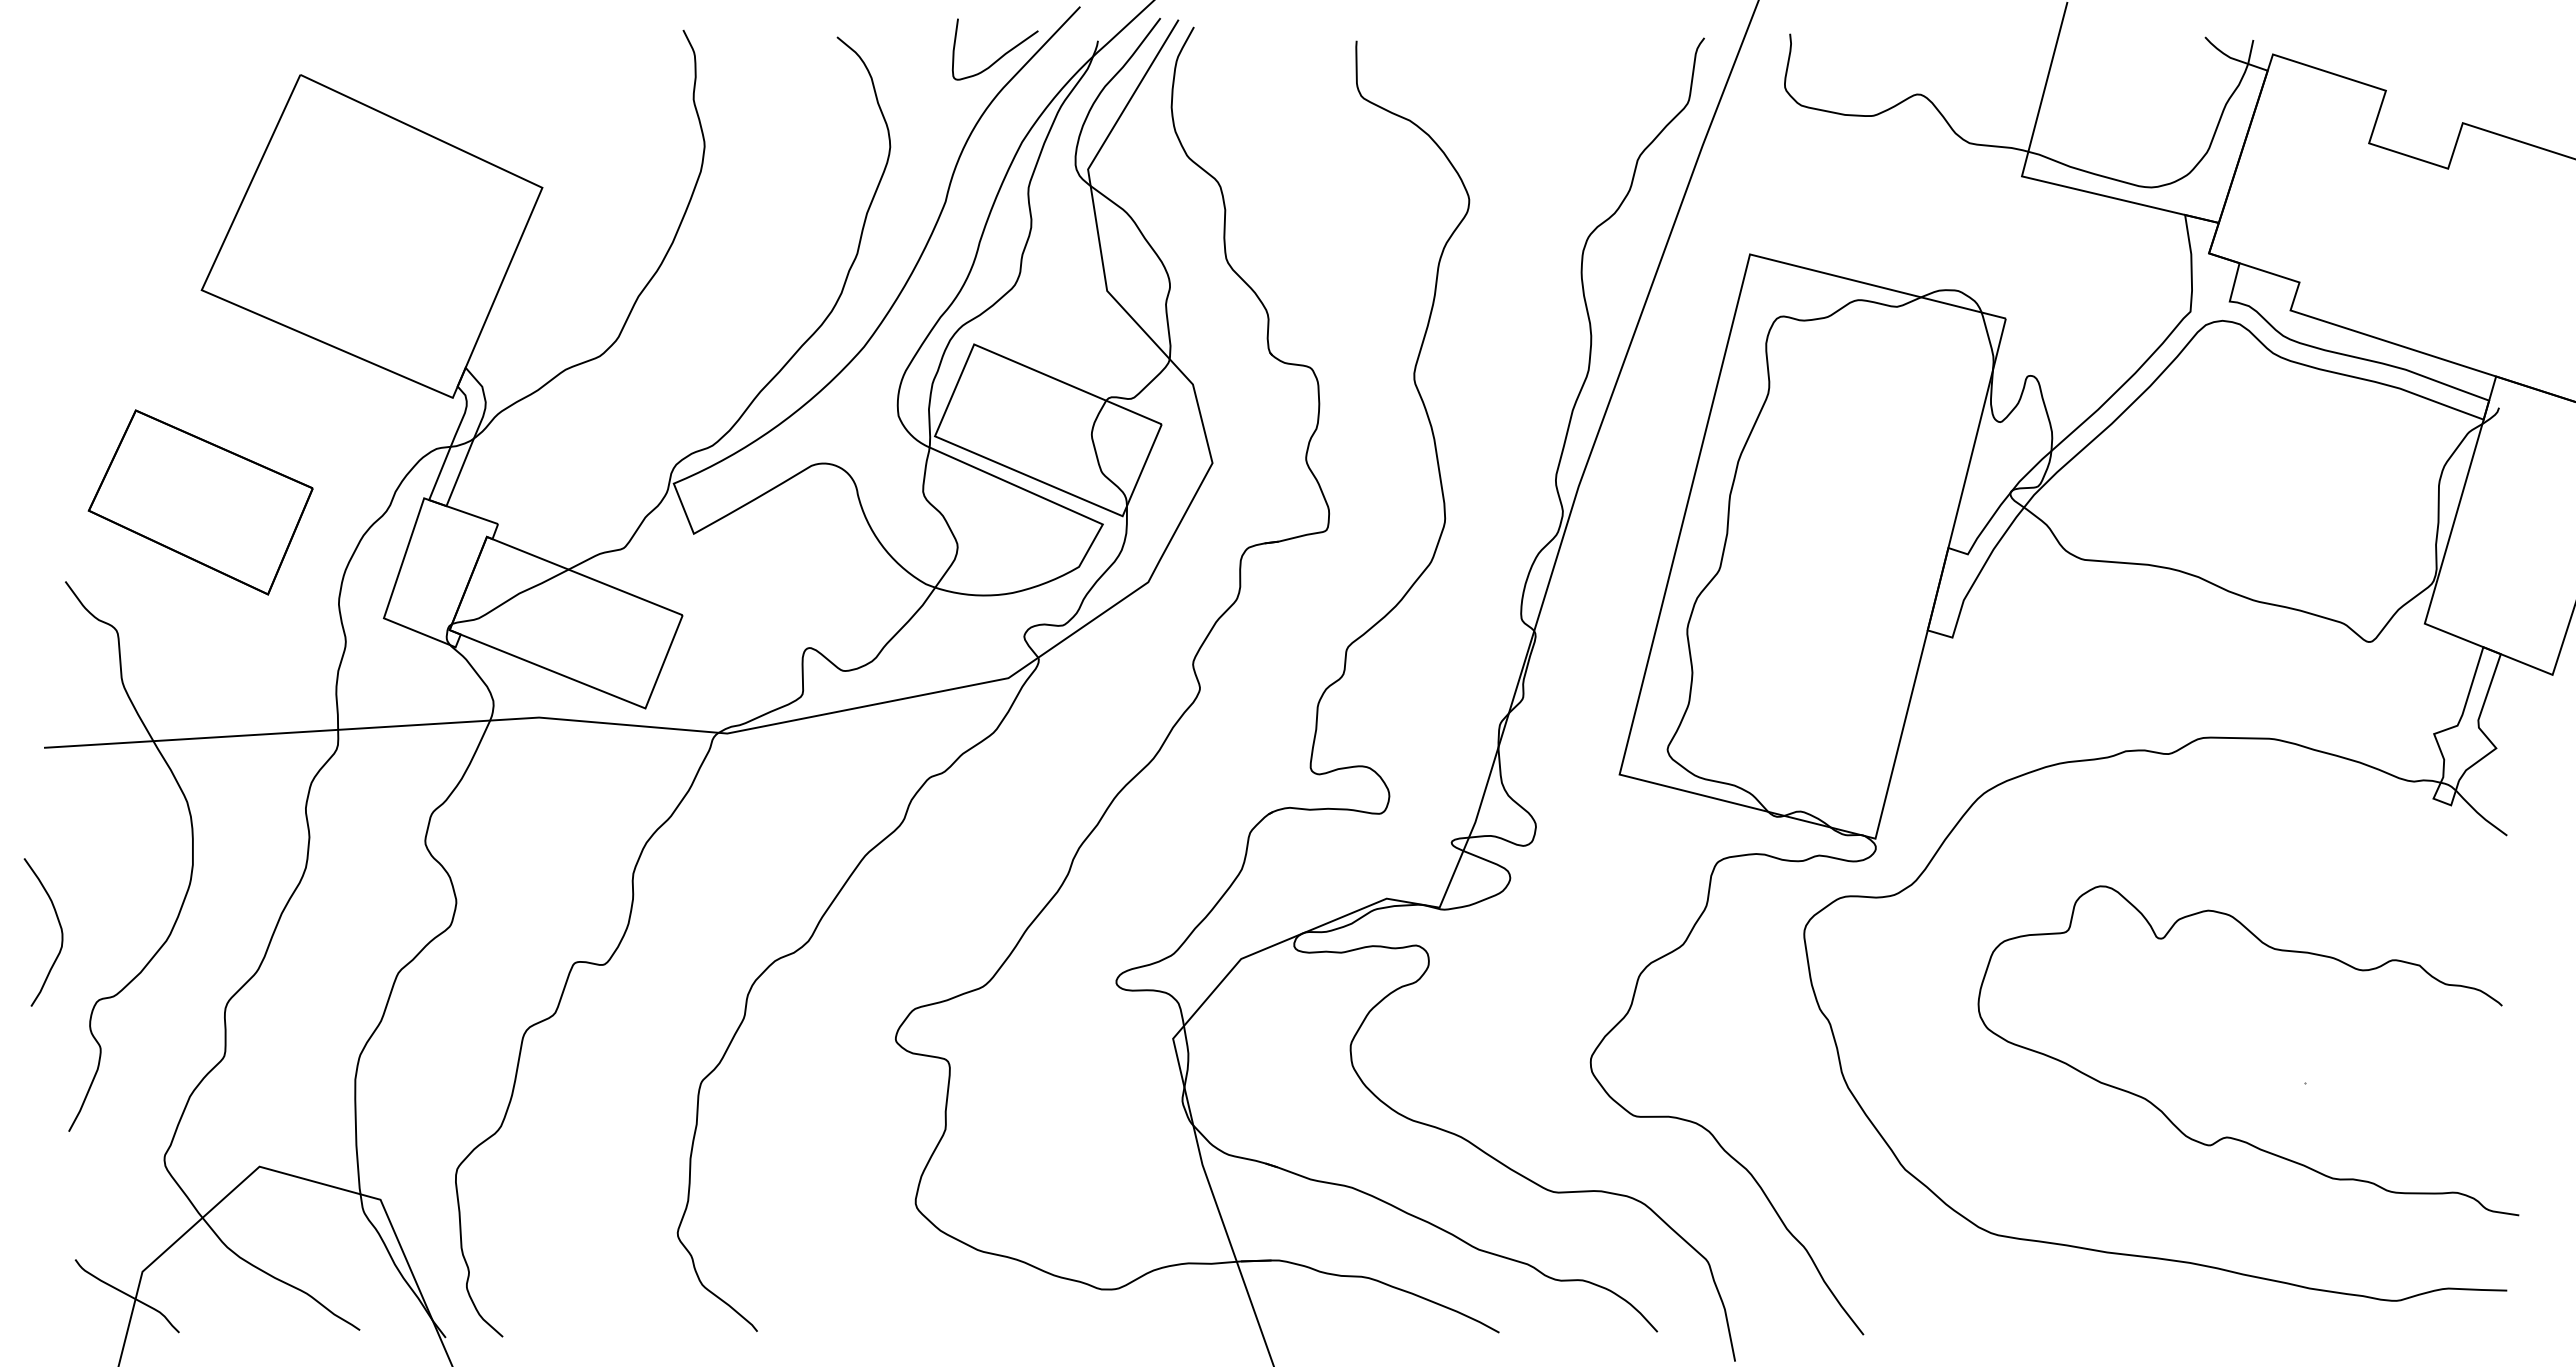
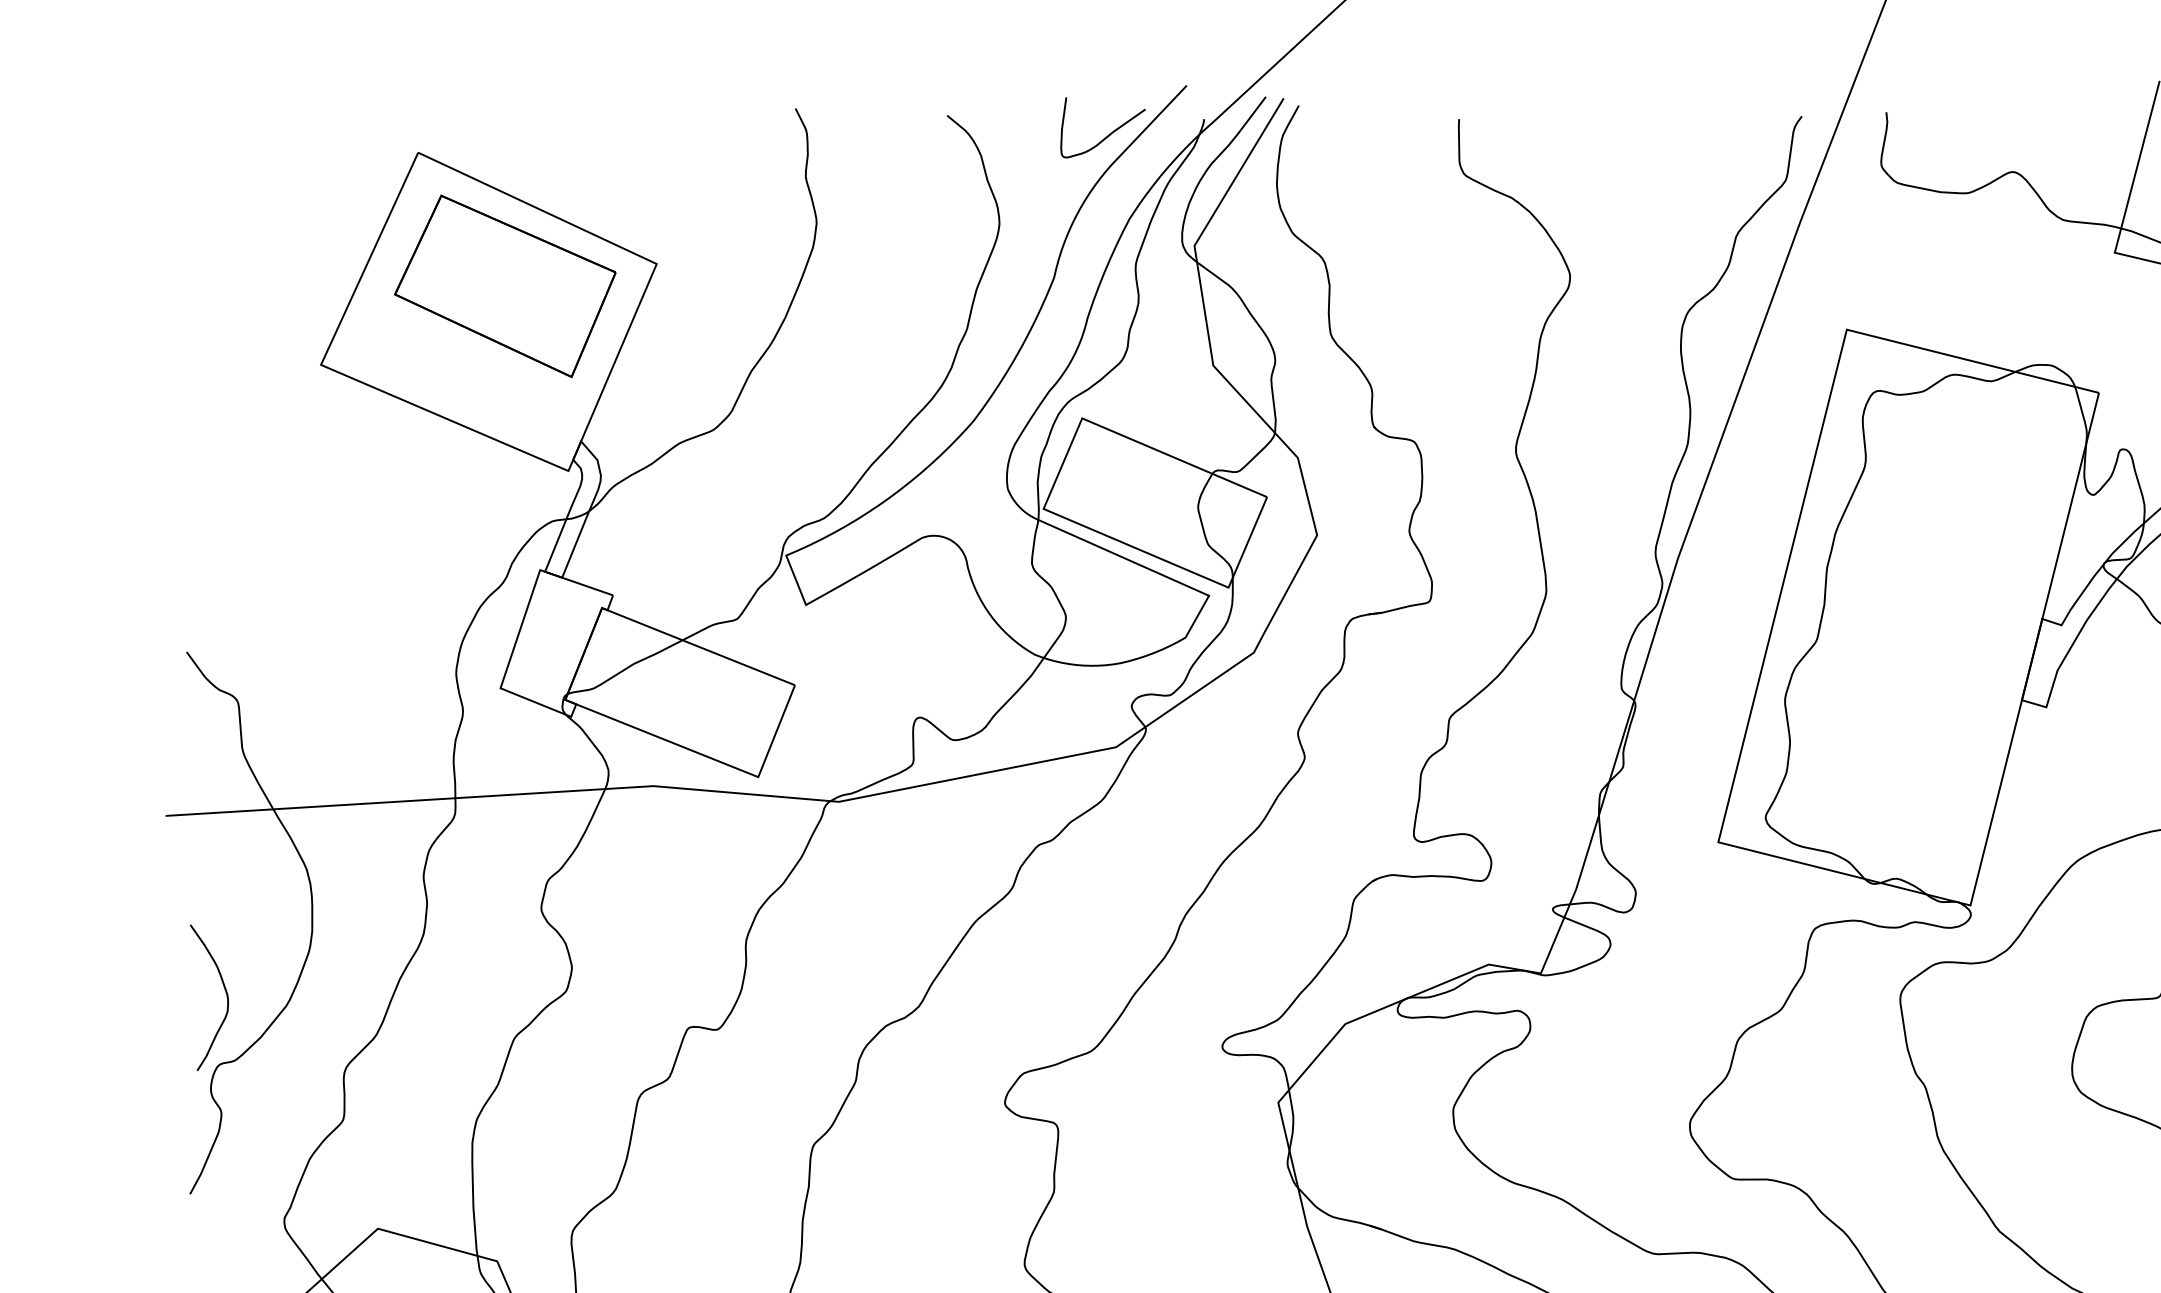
part: (200, 502) -> (505, 286), moved
curve: (59, 926) -> (225, 991), moved

